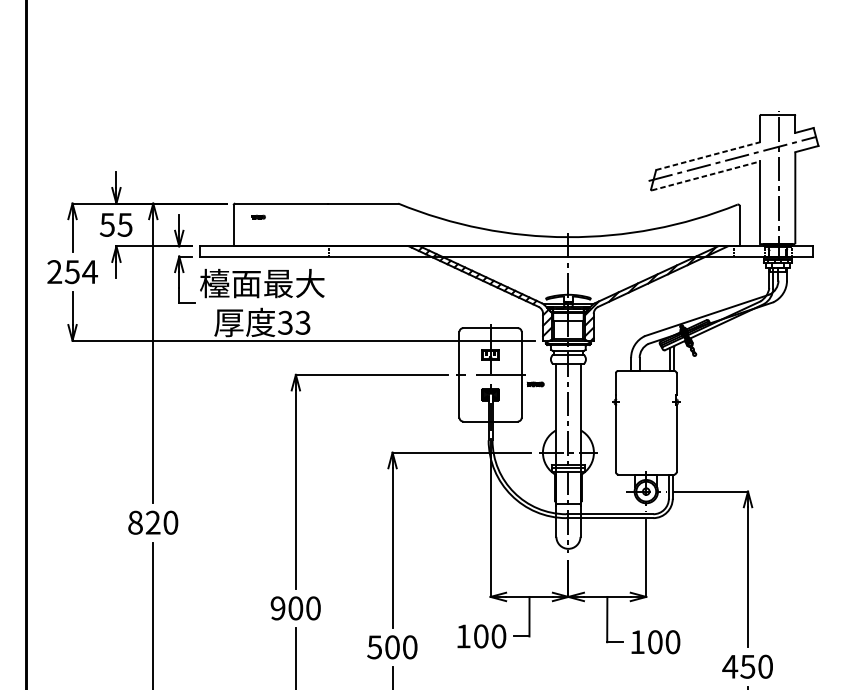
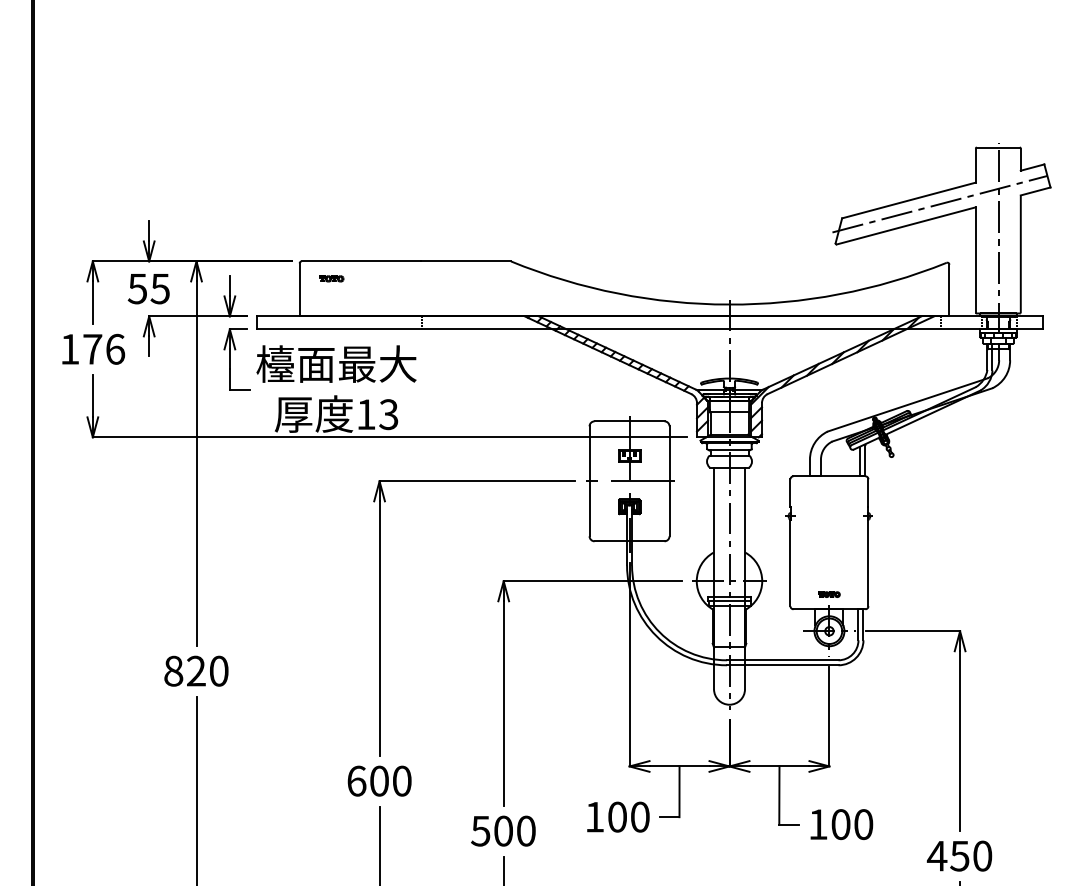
line: (708, 156) -> (909, 200), dashed -> solid
line: (706, 175) -> (906, 225), dashed -> solid
part: (258, 216) -> (331, 278), size x1.43
text: (72, 271) -> (92, 348), 254 -> 176
text: (284, 322) -> (365, 414), 33 -> 13
part: (535, 384) -> (829, 594), moved
text: (277, 607) -> (356, 780), 900 -> 600

